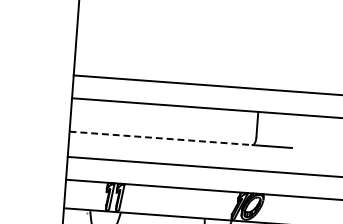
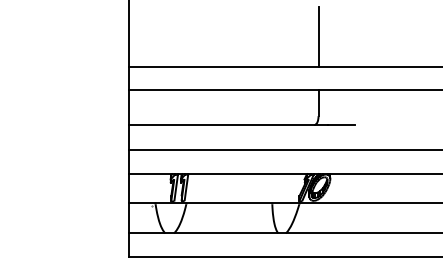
line: (262, 60) -> (318, 37), added
line: (161, 138) -> (222, 124), dashed -> solid

